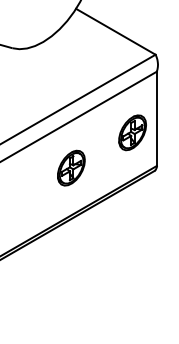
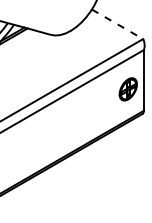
line: (115, 32) -> (117, 24), solid -> dashed
part: (70, 168) -> (88, 112), removed

